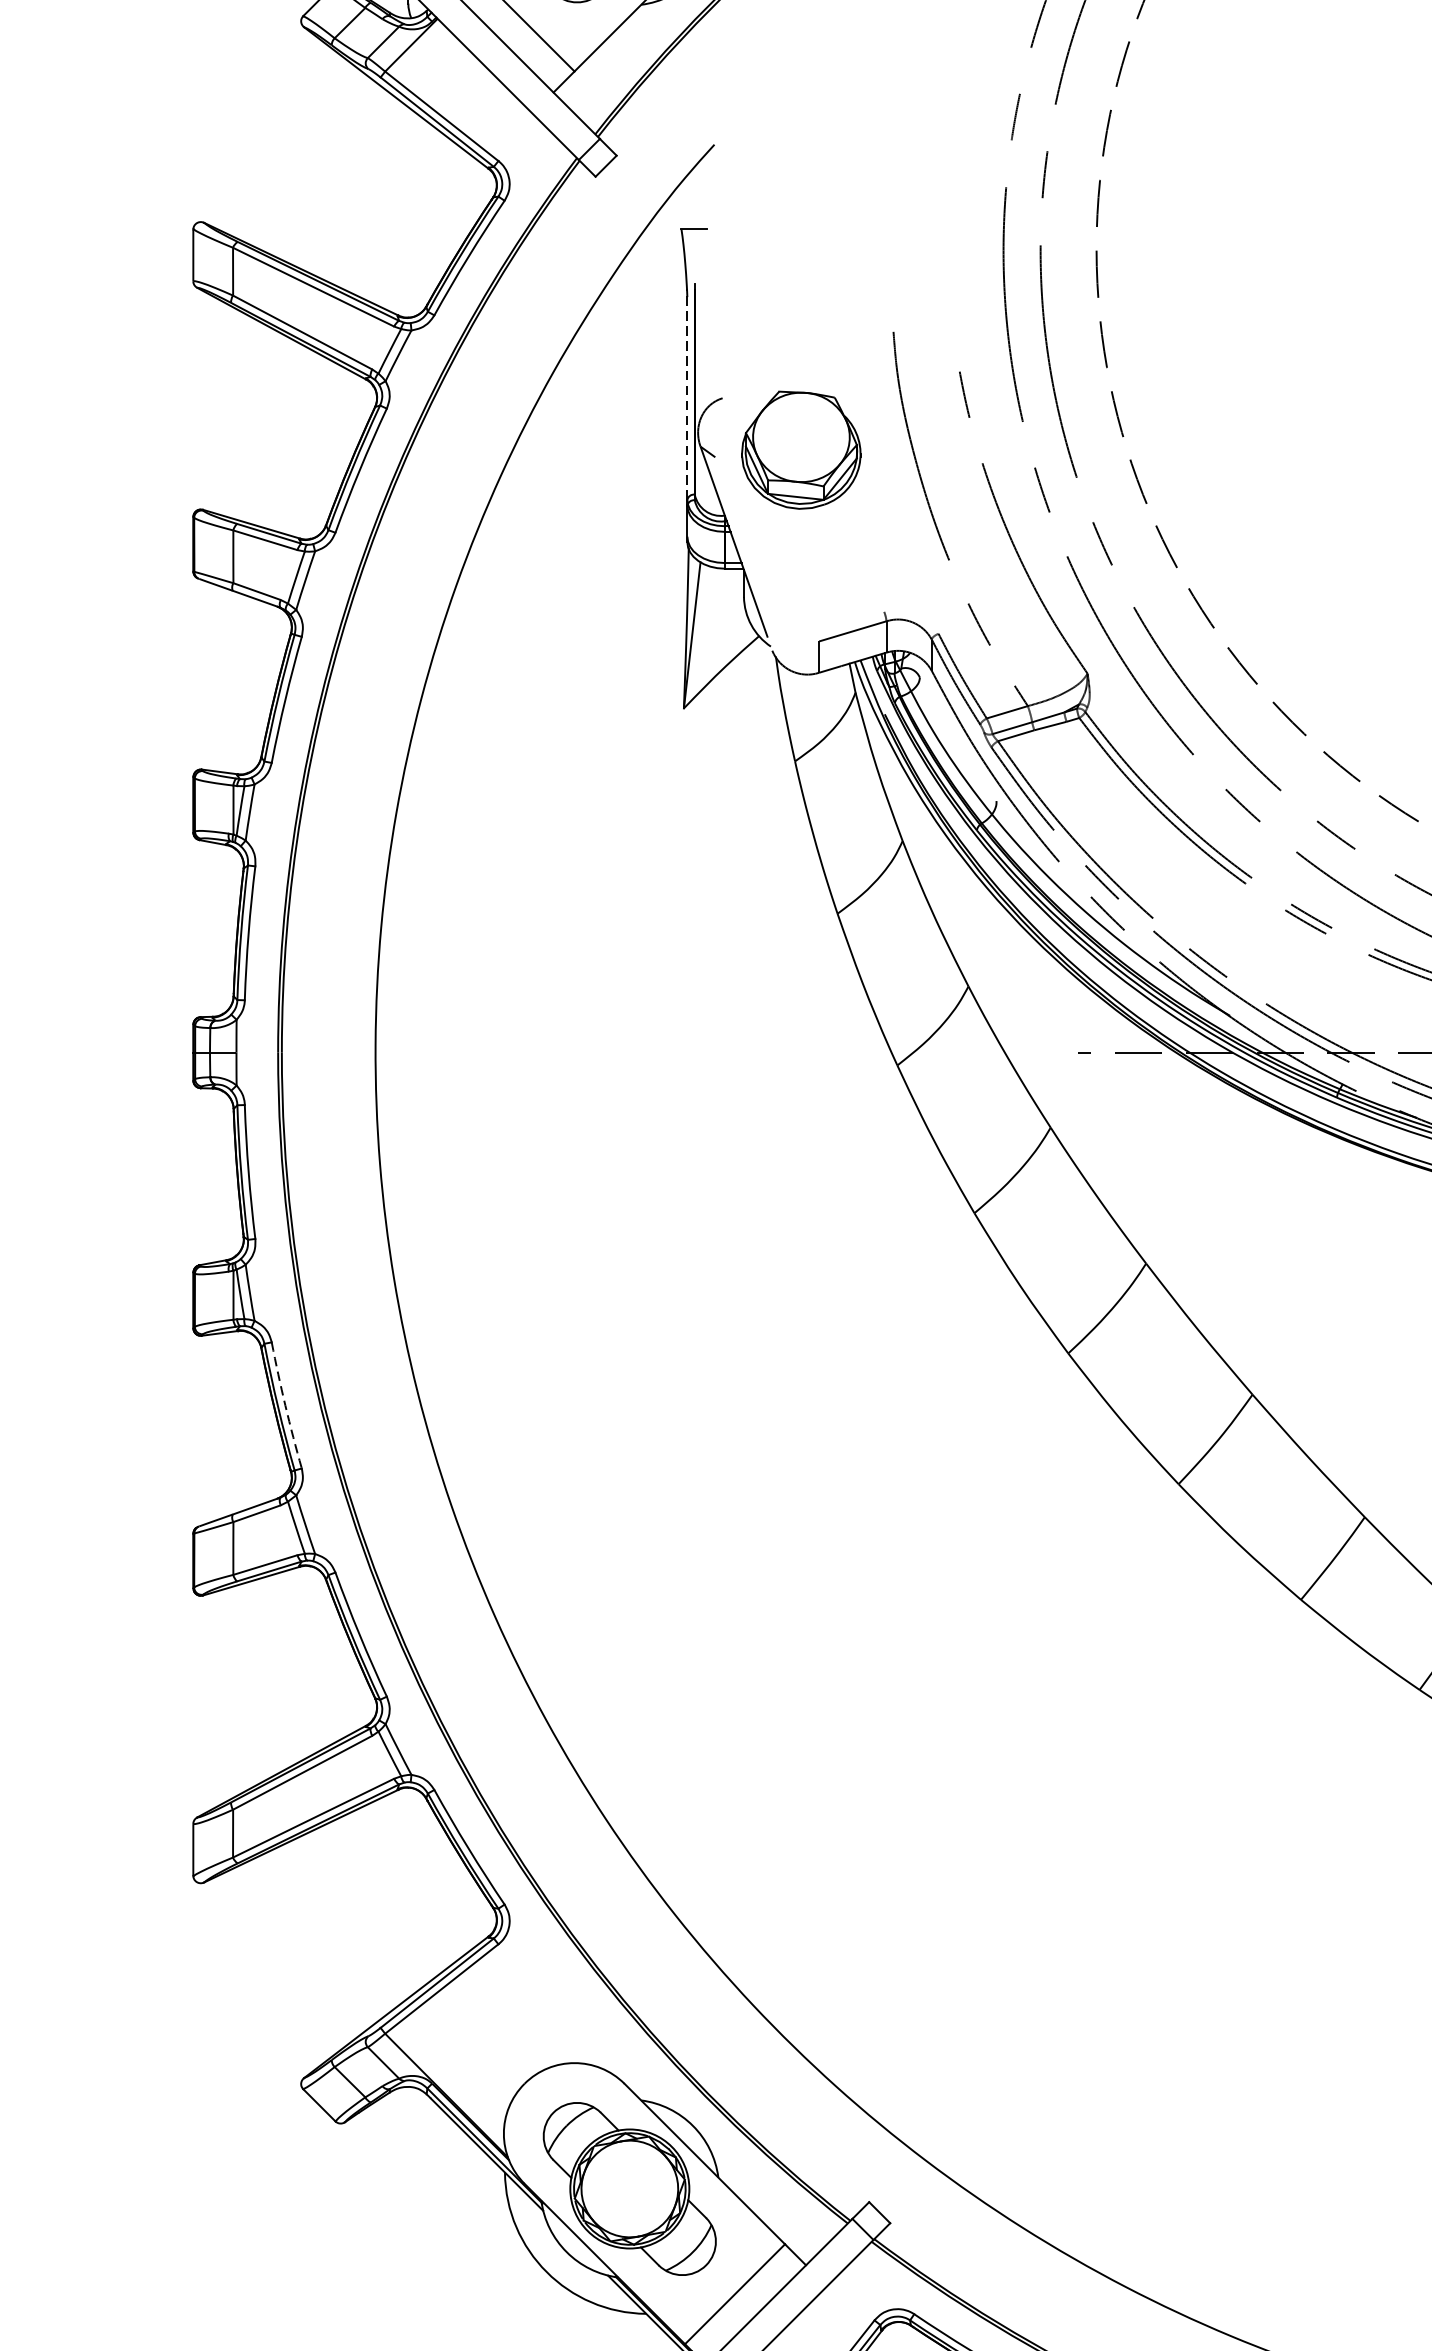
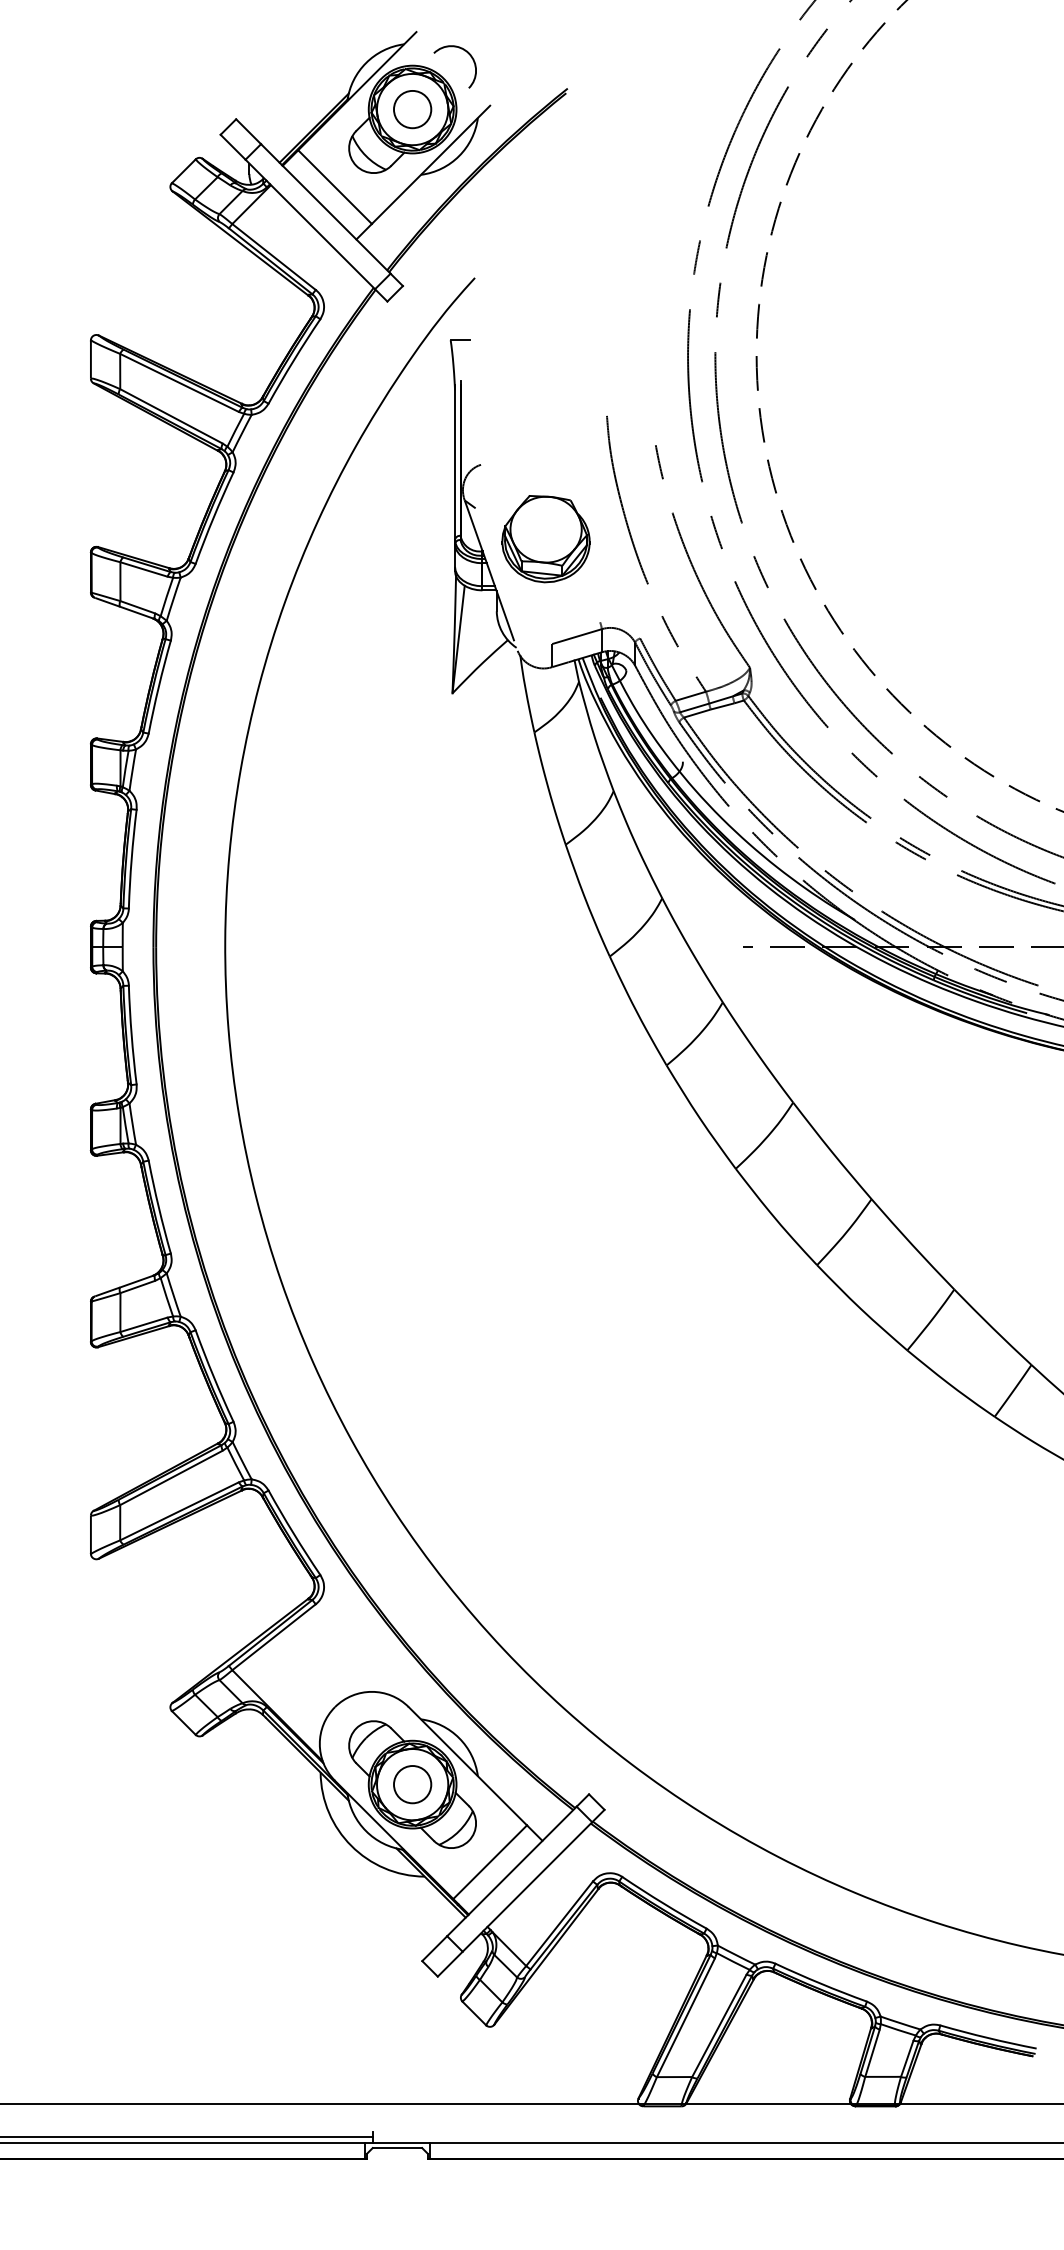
line: (687, 395) -> (455, 462), dashed -> solid
part: (800, 450) -> (545, 539), moved
arc: (285, 1405) -> (158, 1207), dashed -> solid
circle: (629, 2188) -> (412, 1784), added

